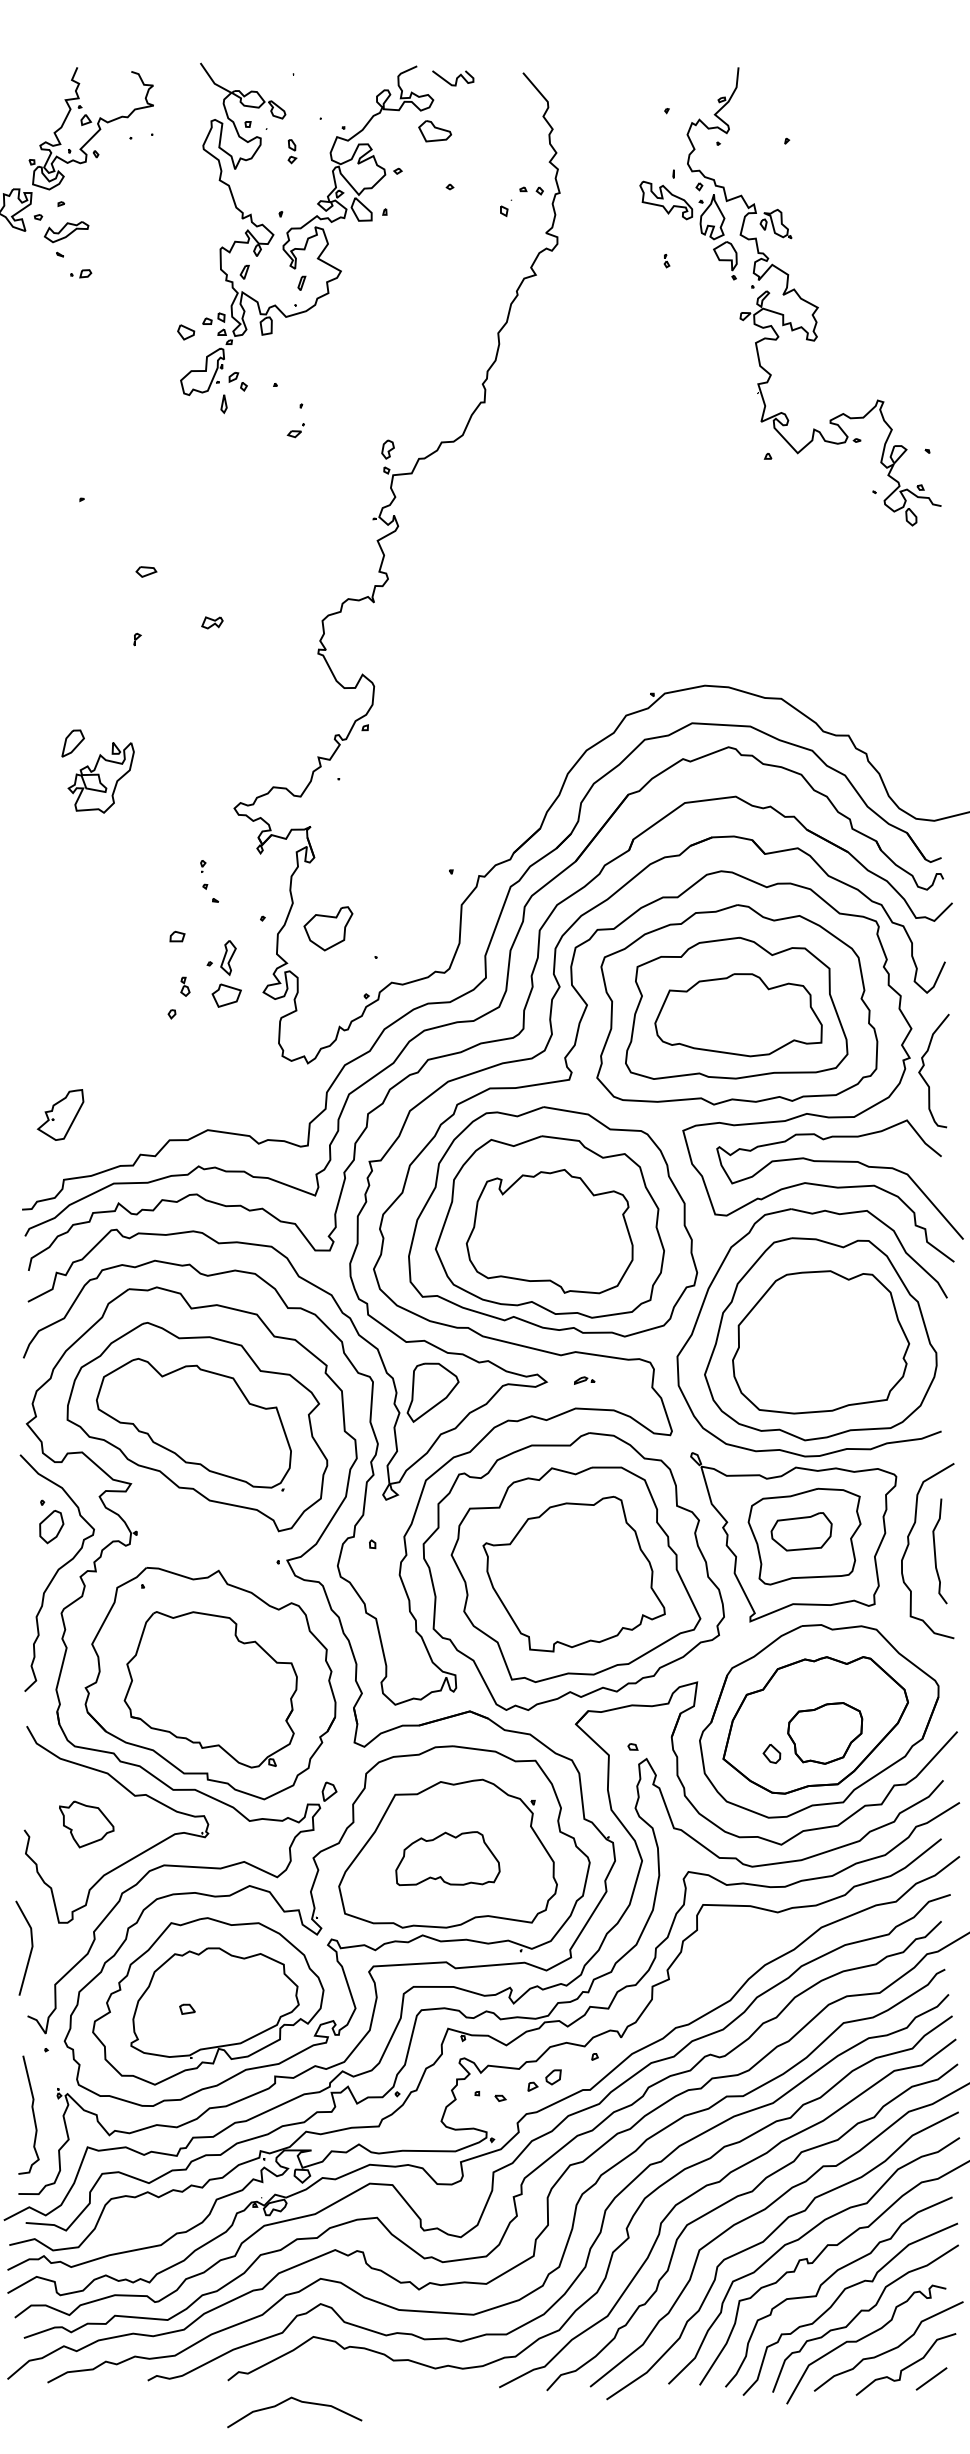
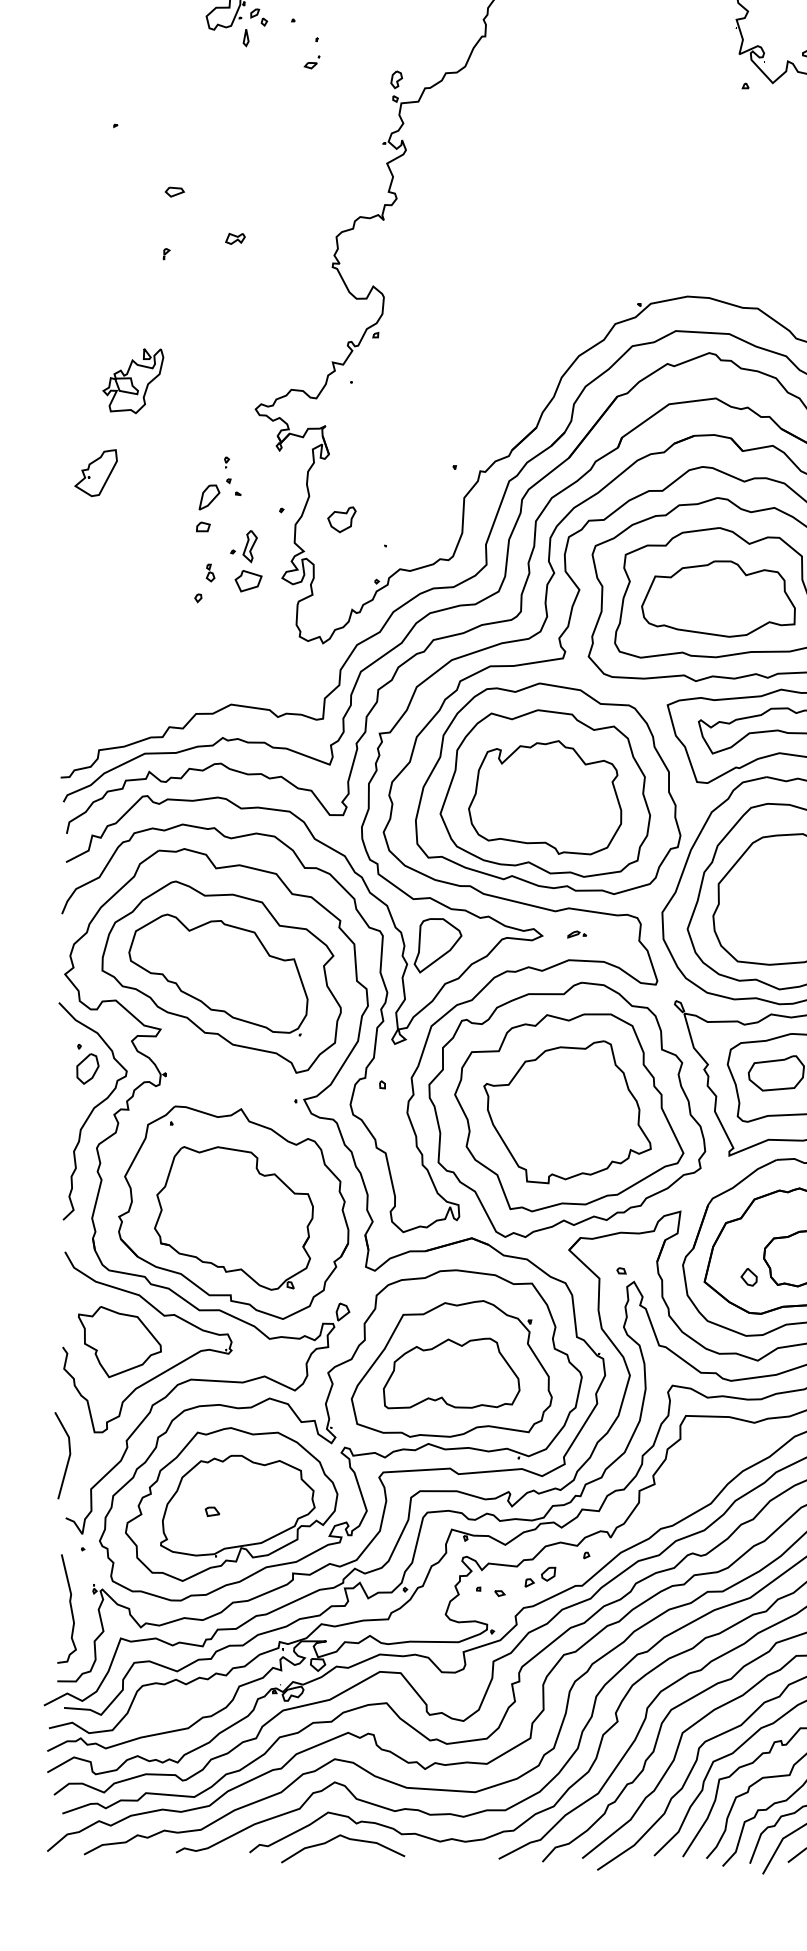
part: (72, 743) -> (208, 497), moved
part: (328, 928) -> (342, 519), size x0.62
part: (60, 1114) -> (95, 472), moved
part: (86, 1824) -> (119, 1342), size x1.67
part: (447, 1858) -> (451, 1373), size x1.43
curve: (300, 2402) -> (348, 1839), moved

